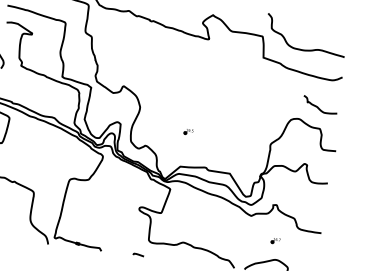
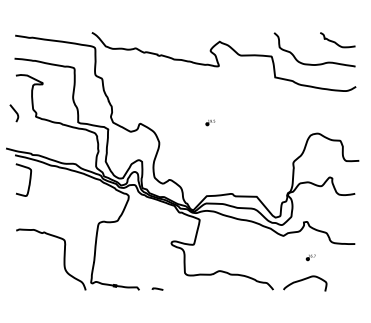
curve: (318, 106) -> (335, 41), moved
part: (188, 131) -> (210, 122), moved
curve: (138, 254) -> (157, 288), moved

